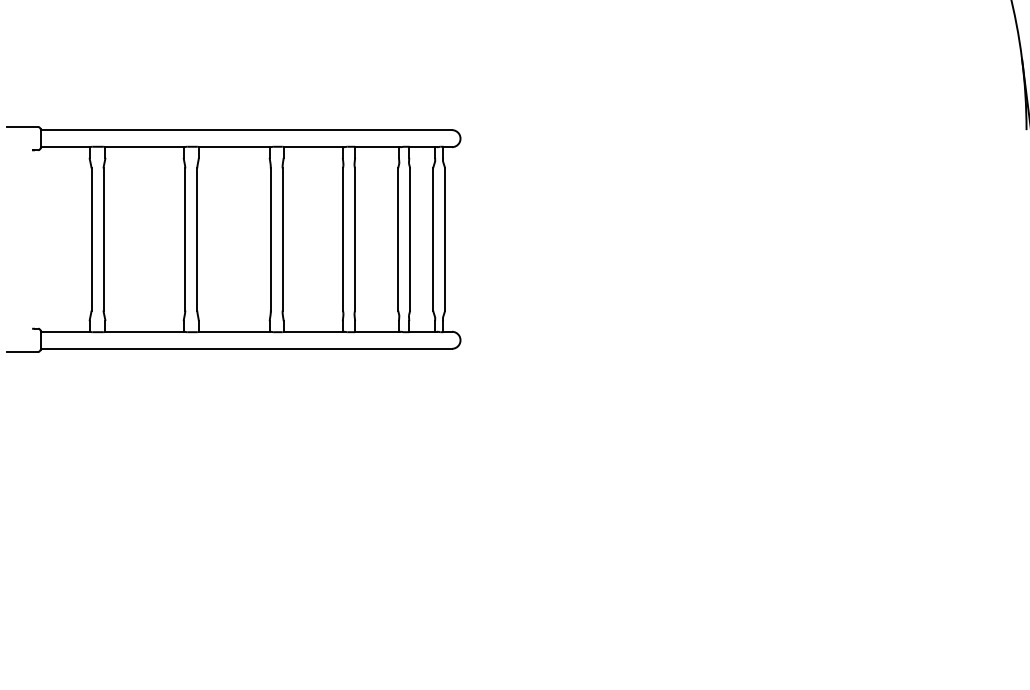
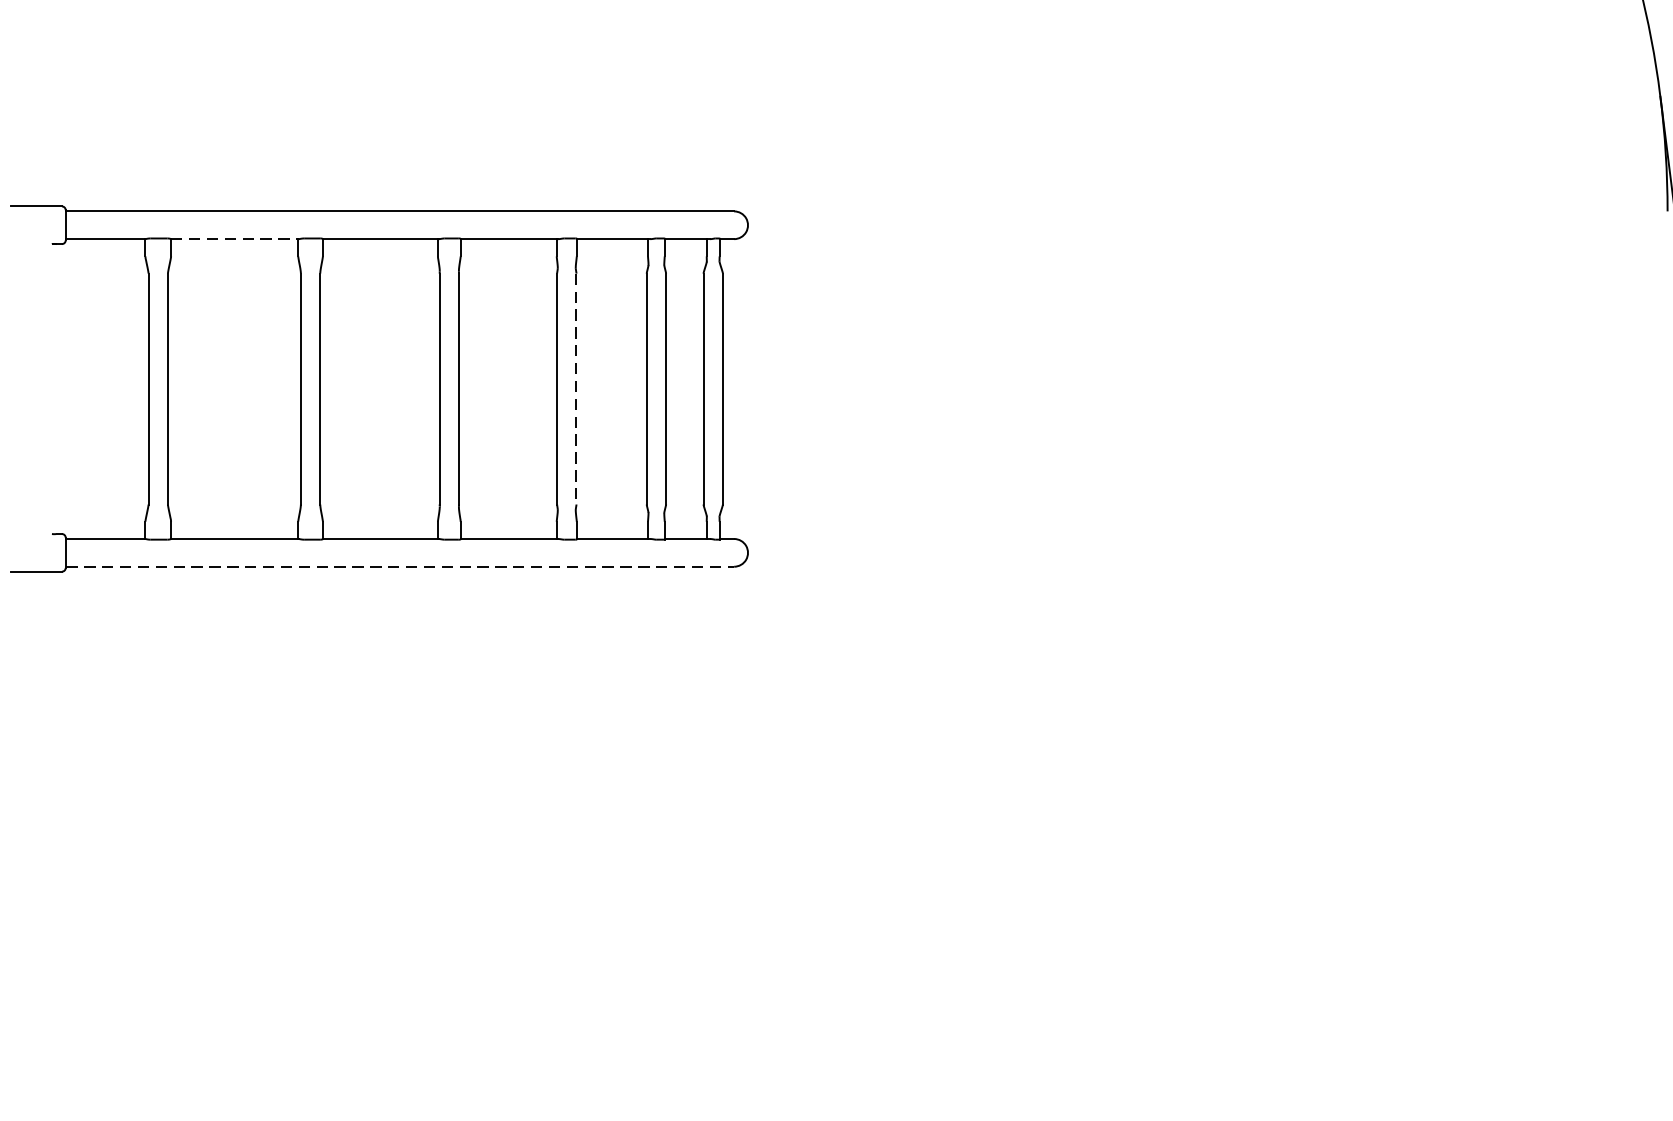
line: (145, 147) -> (236, 239), solid -> dashed
line: (354, 239) -> (575, 389), solid -> dashed
line: (246, 348) -> (400, 566), solid -> dashed

